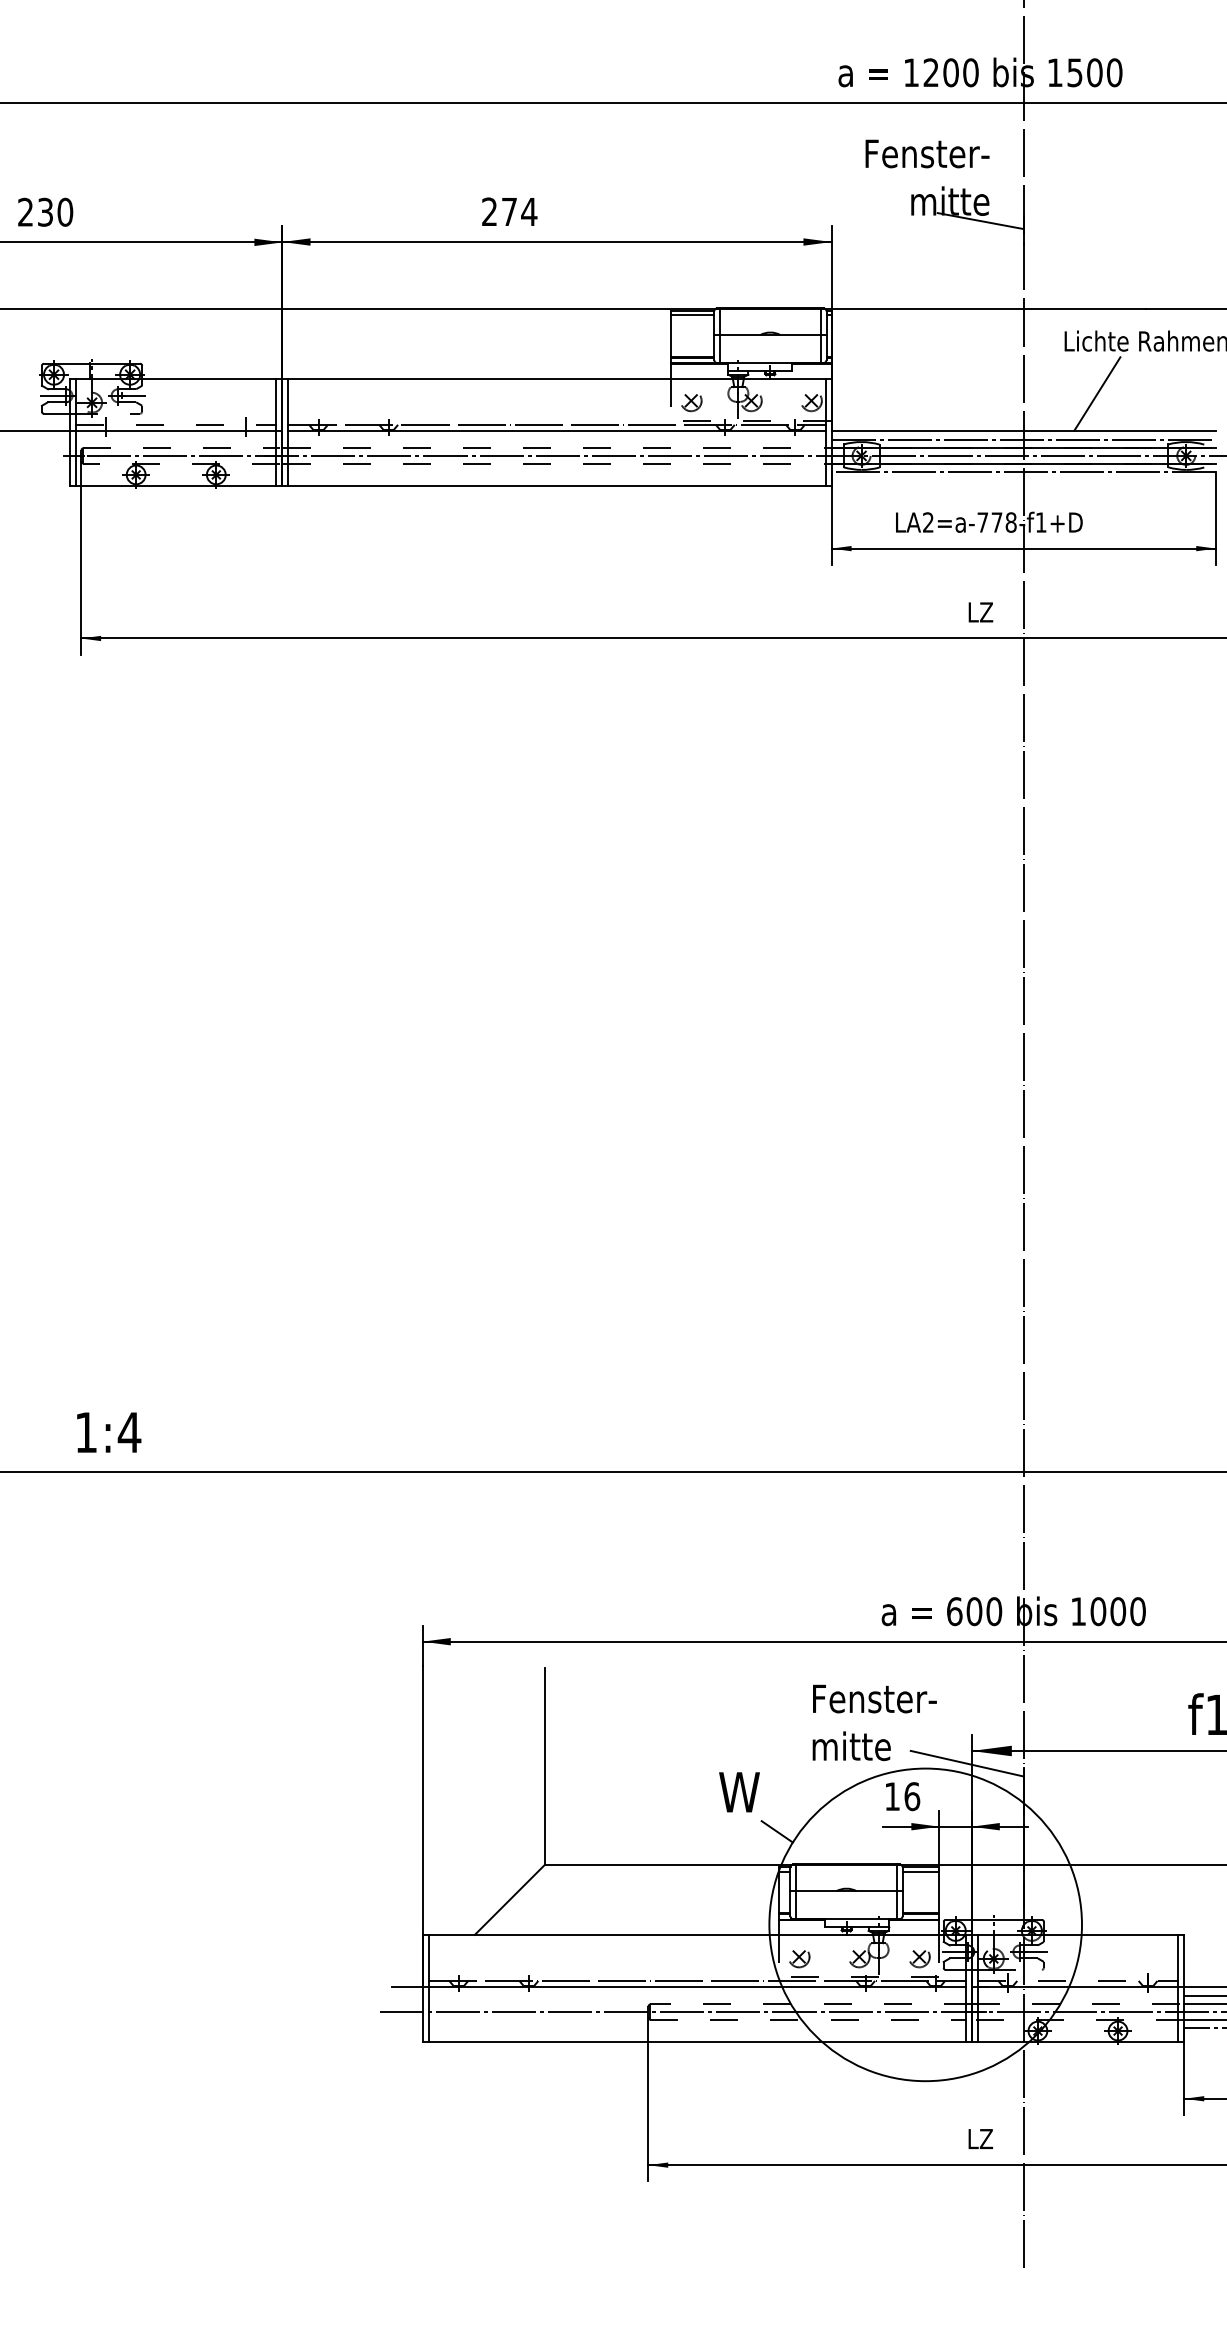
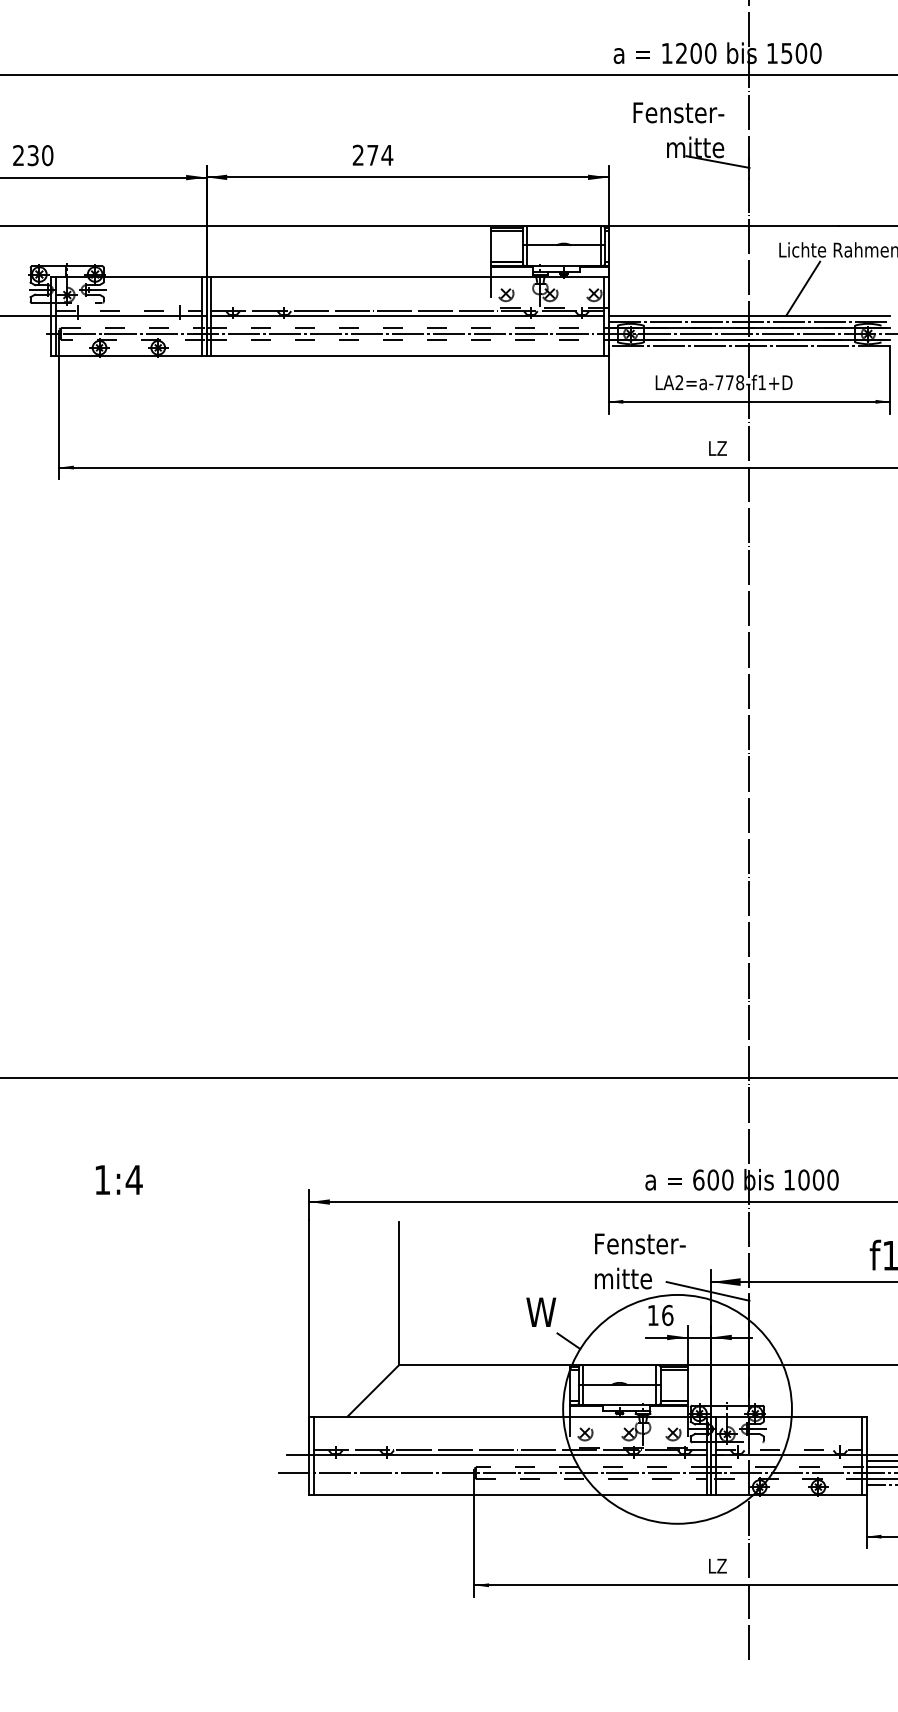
text: (109, 1432) -> (119, 1179), moved

